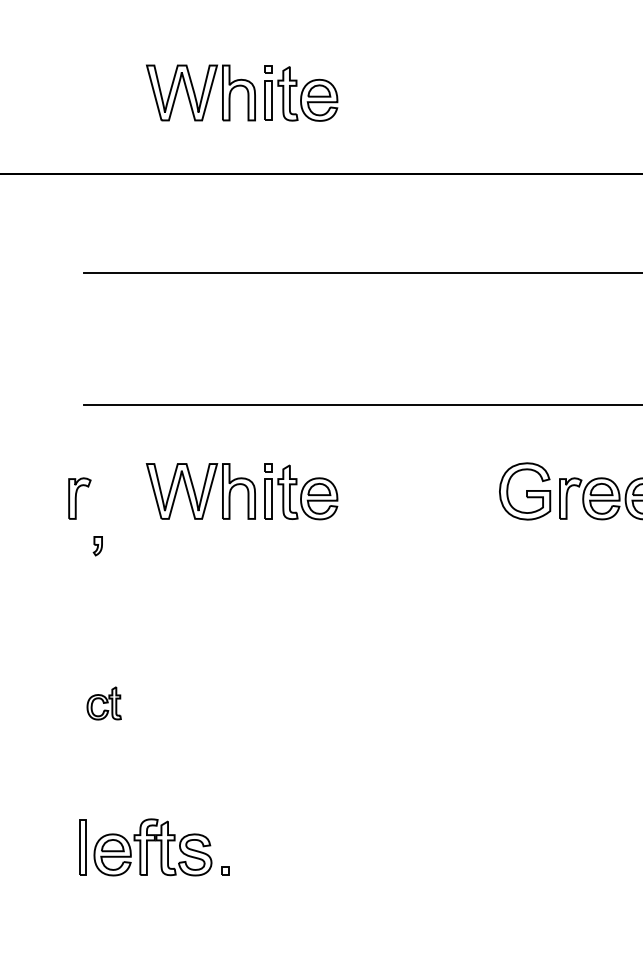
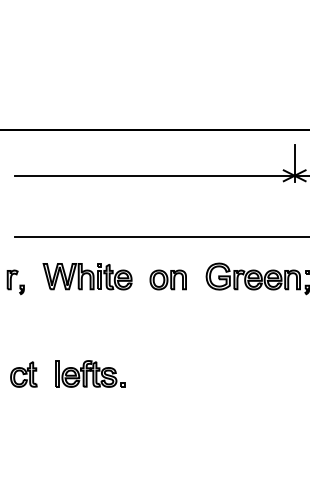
part: (241, 92) -> (87, 92), removed
part: (415, 497) -> (167, 279), added
part: (96, 545) -> (21, 289), moved
part: (103, 703) -> (23, 374), size x1.67
part: (155, 846) -> (90, 373), moved

